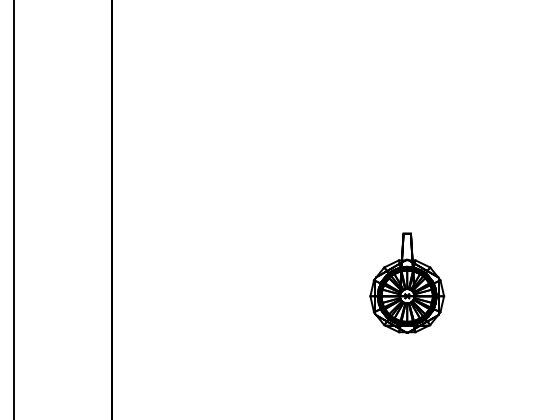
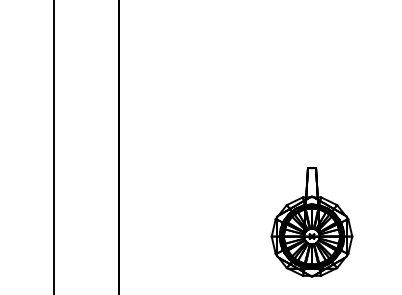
part: (406, 283) -> (311, 222), size x1.67

